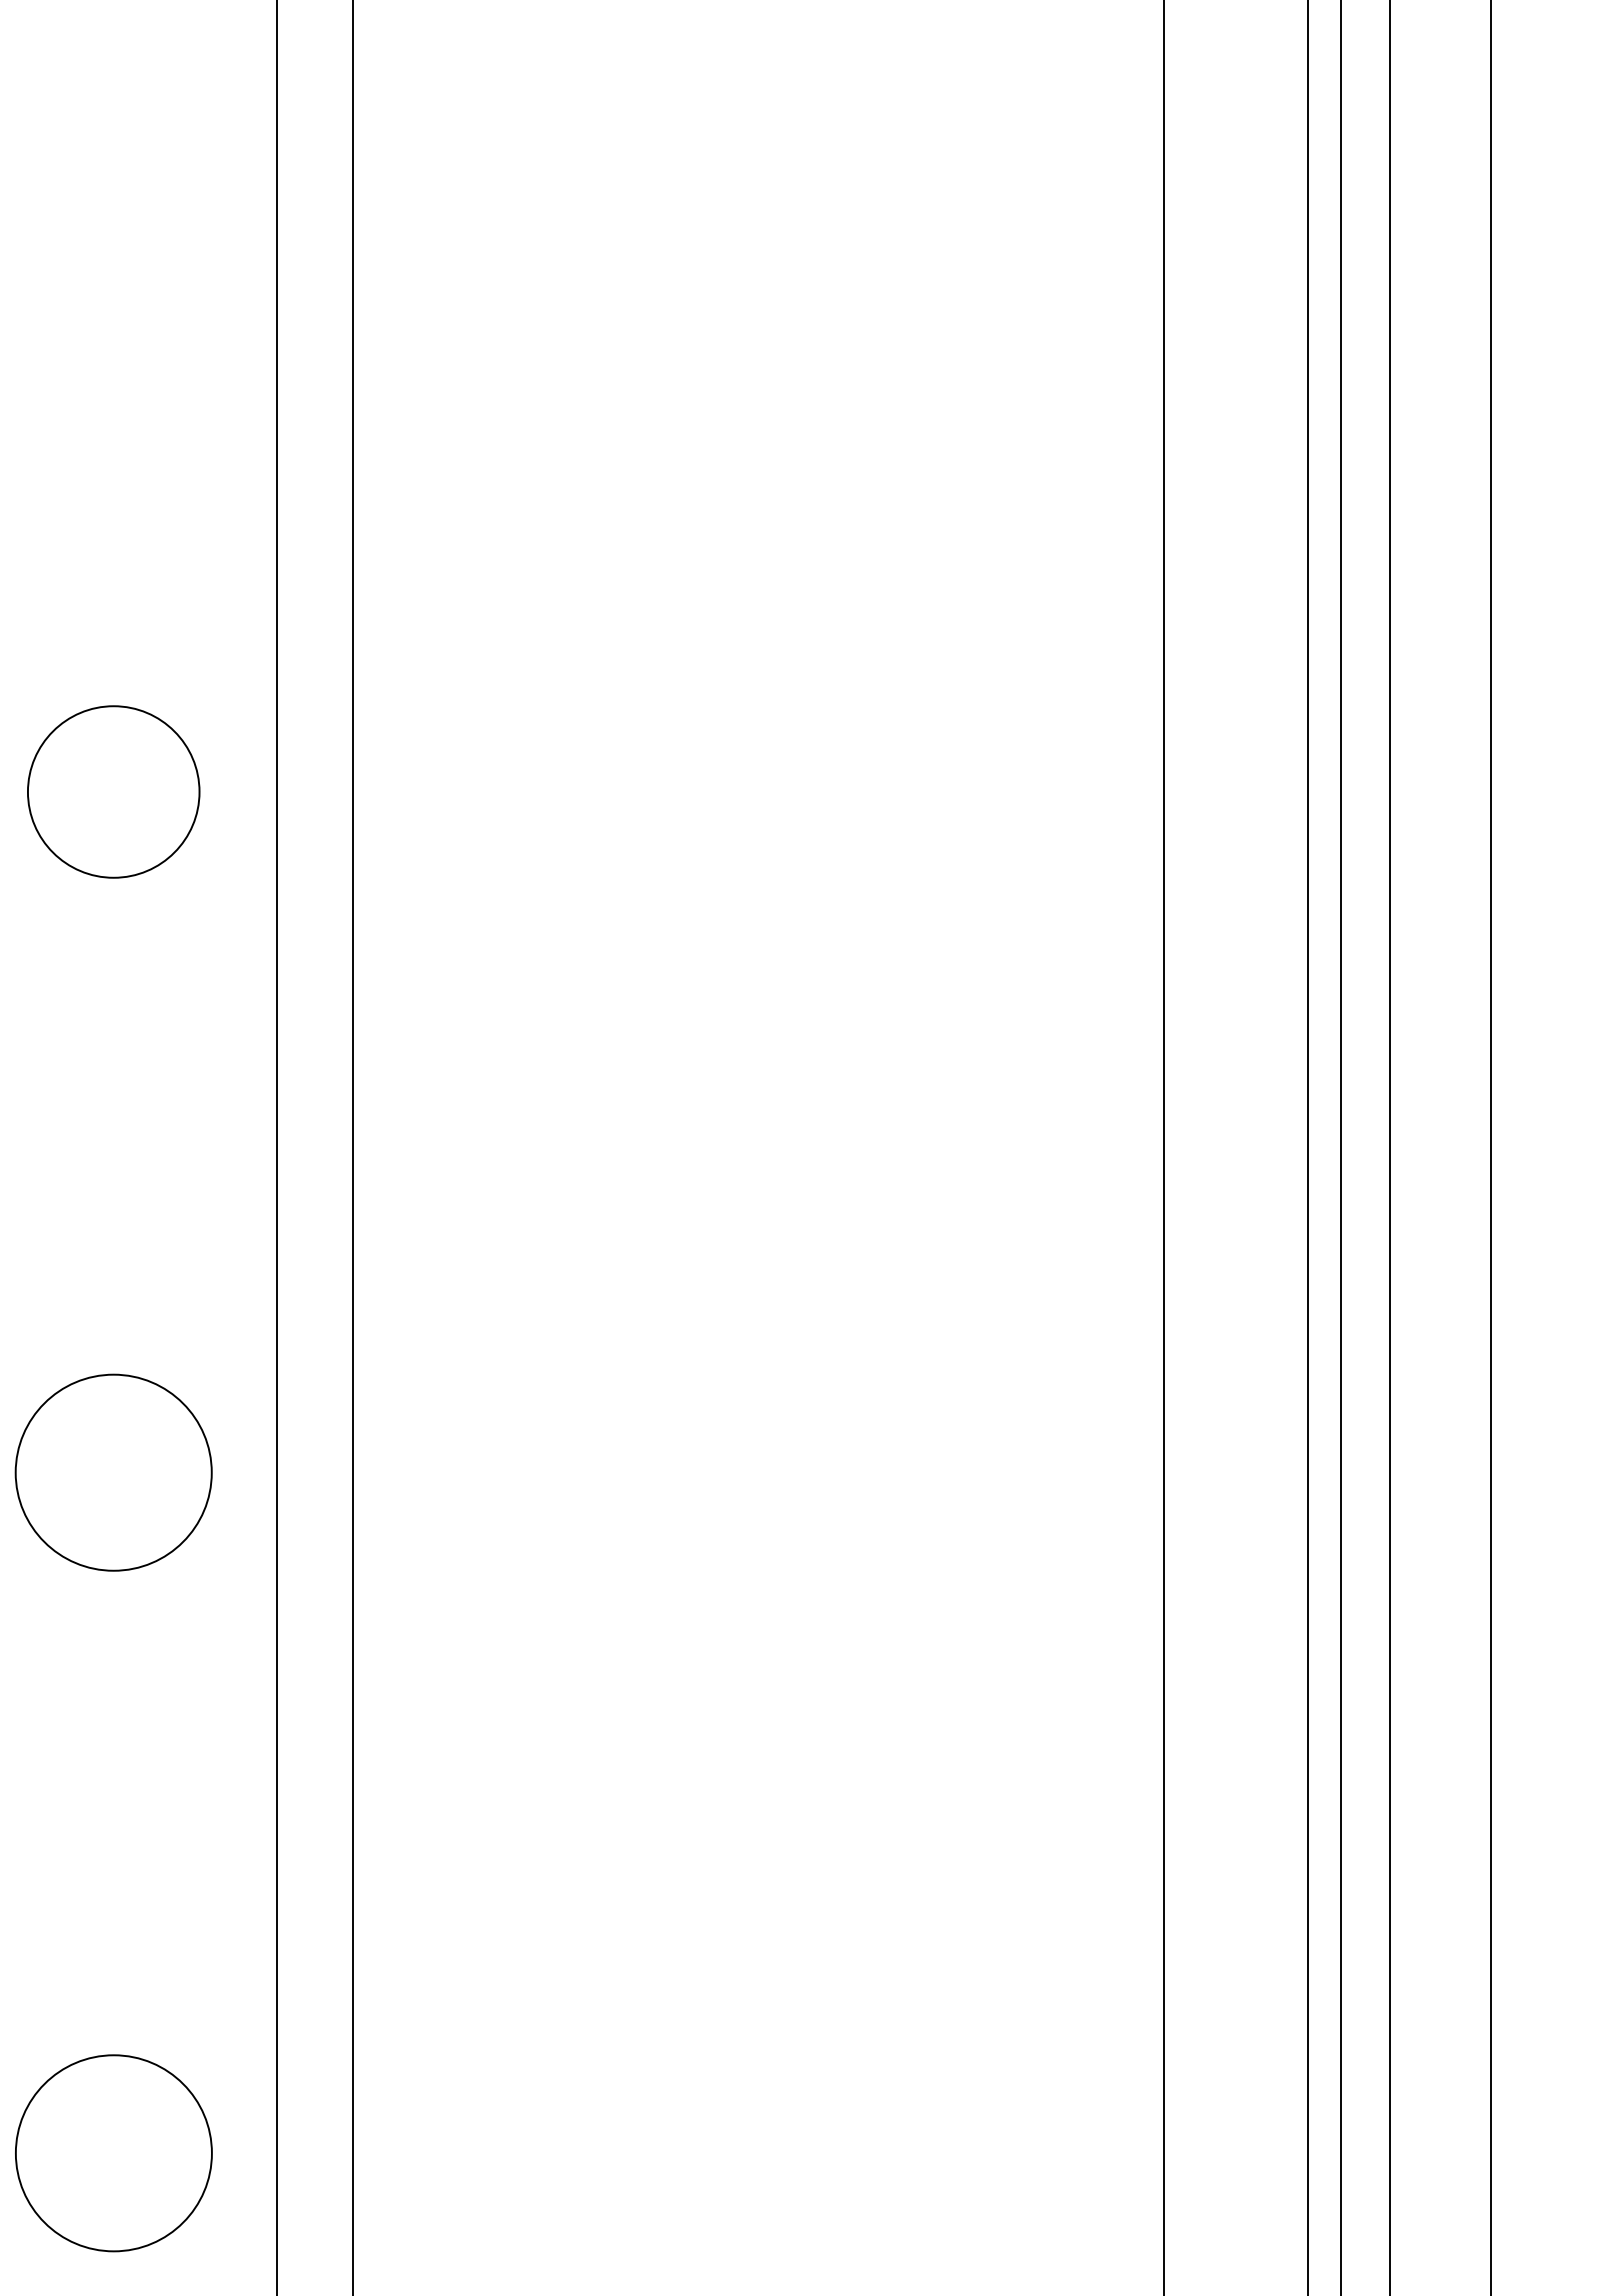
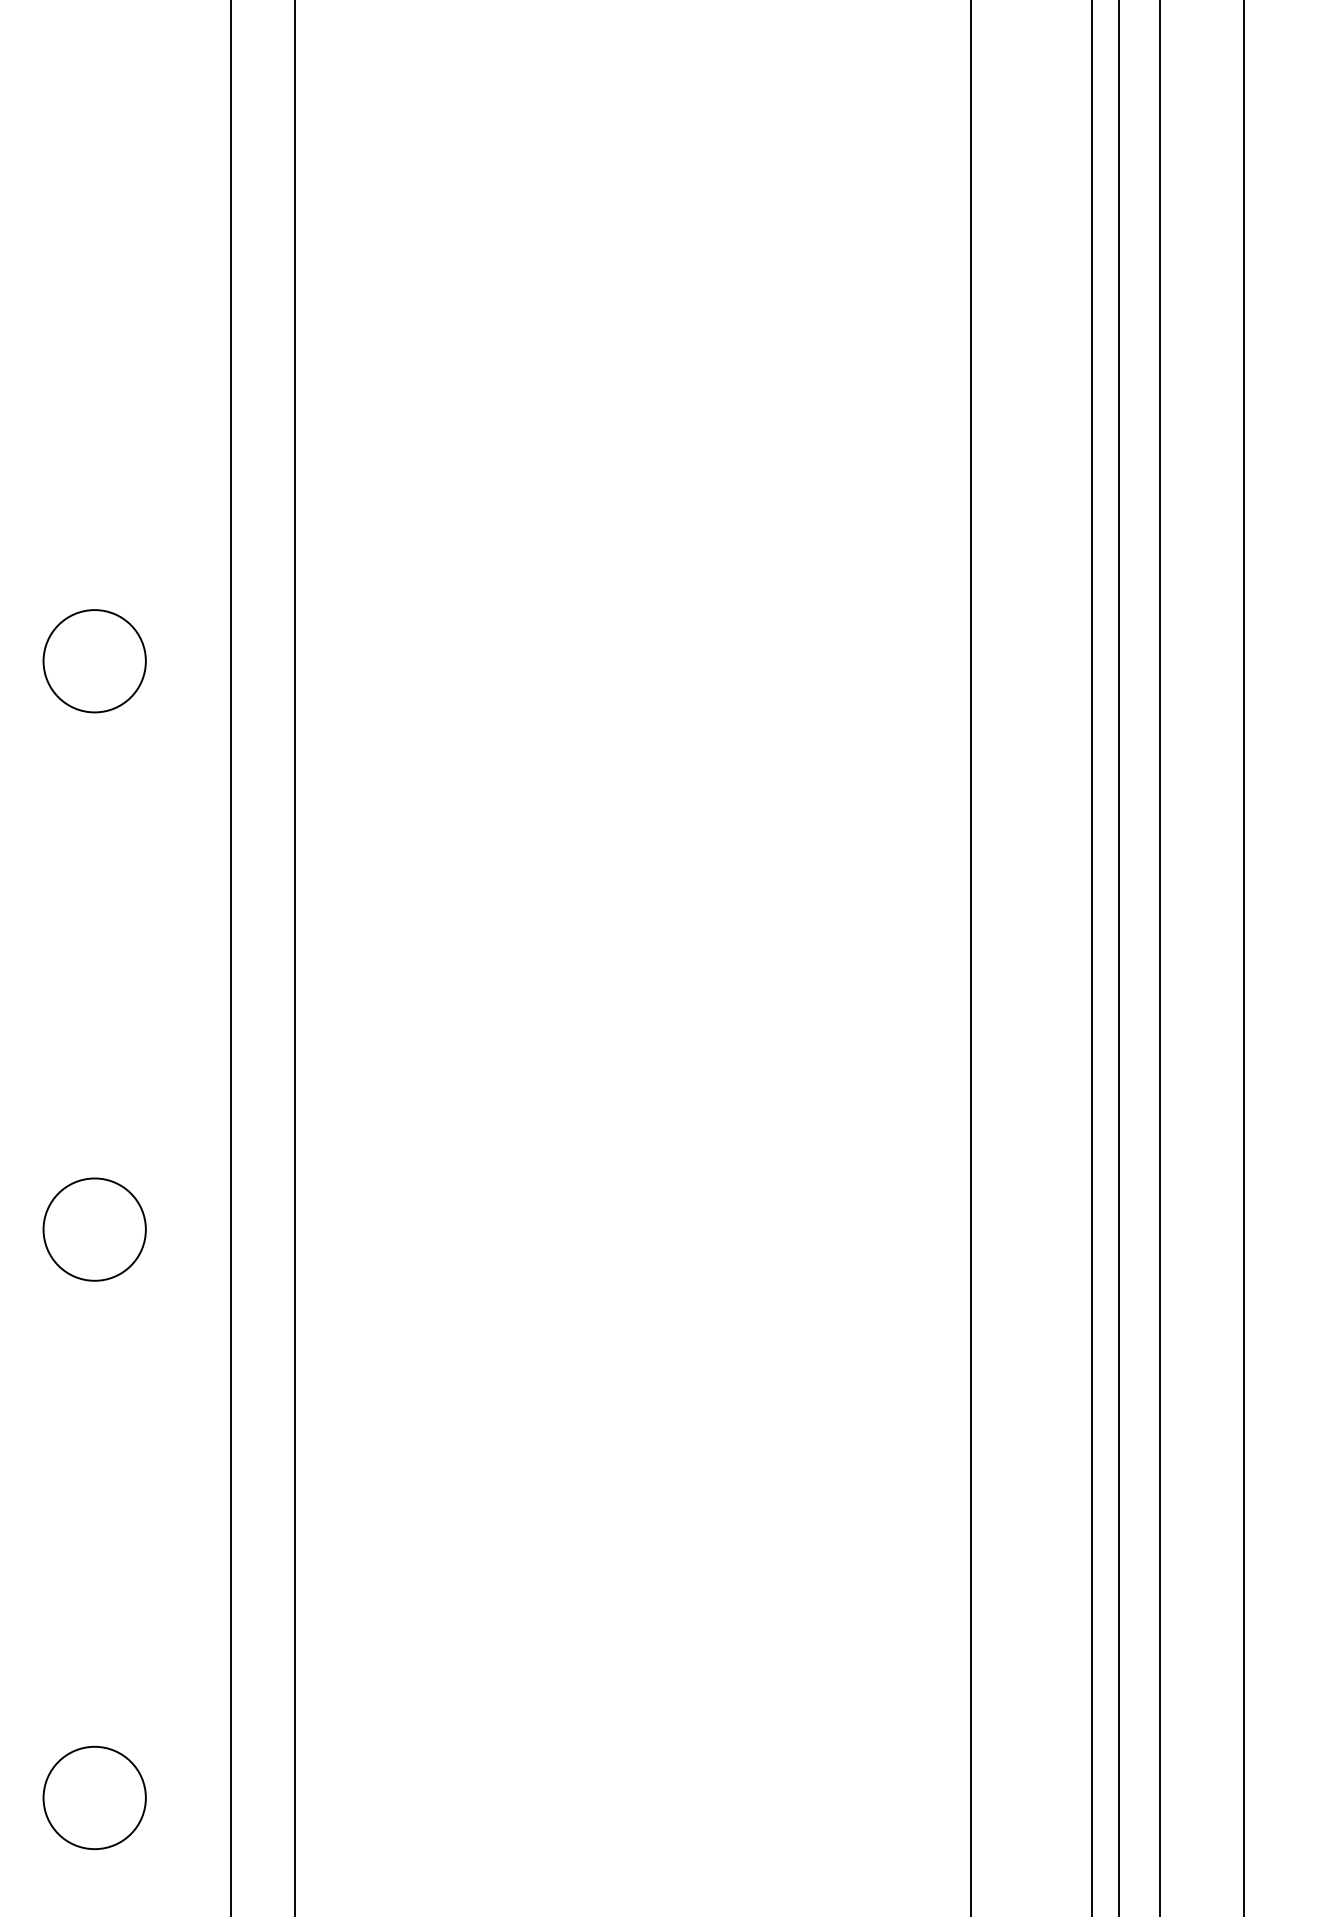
circle: (113, 791) -> (94, 660), size x0.71
circle: (113, 1472) -> (94, 1229), size x0.62
circle: (113, 2153) -> (94, 1798), size x0.62

